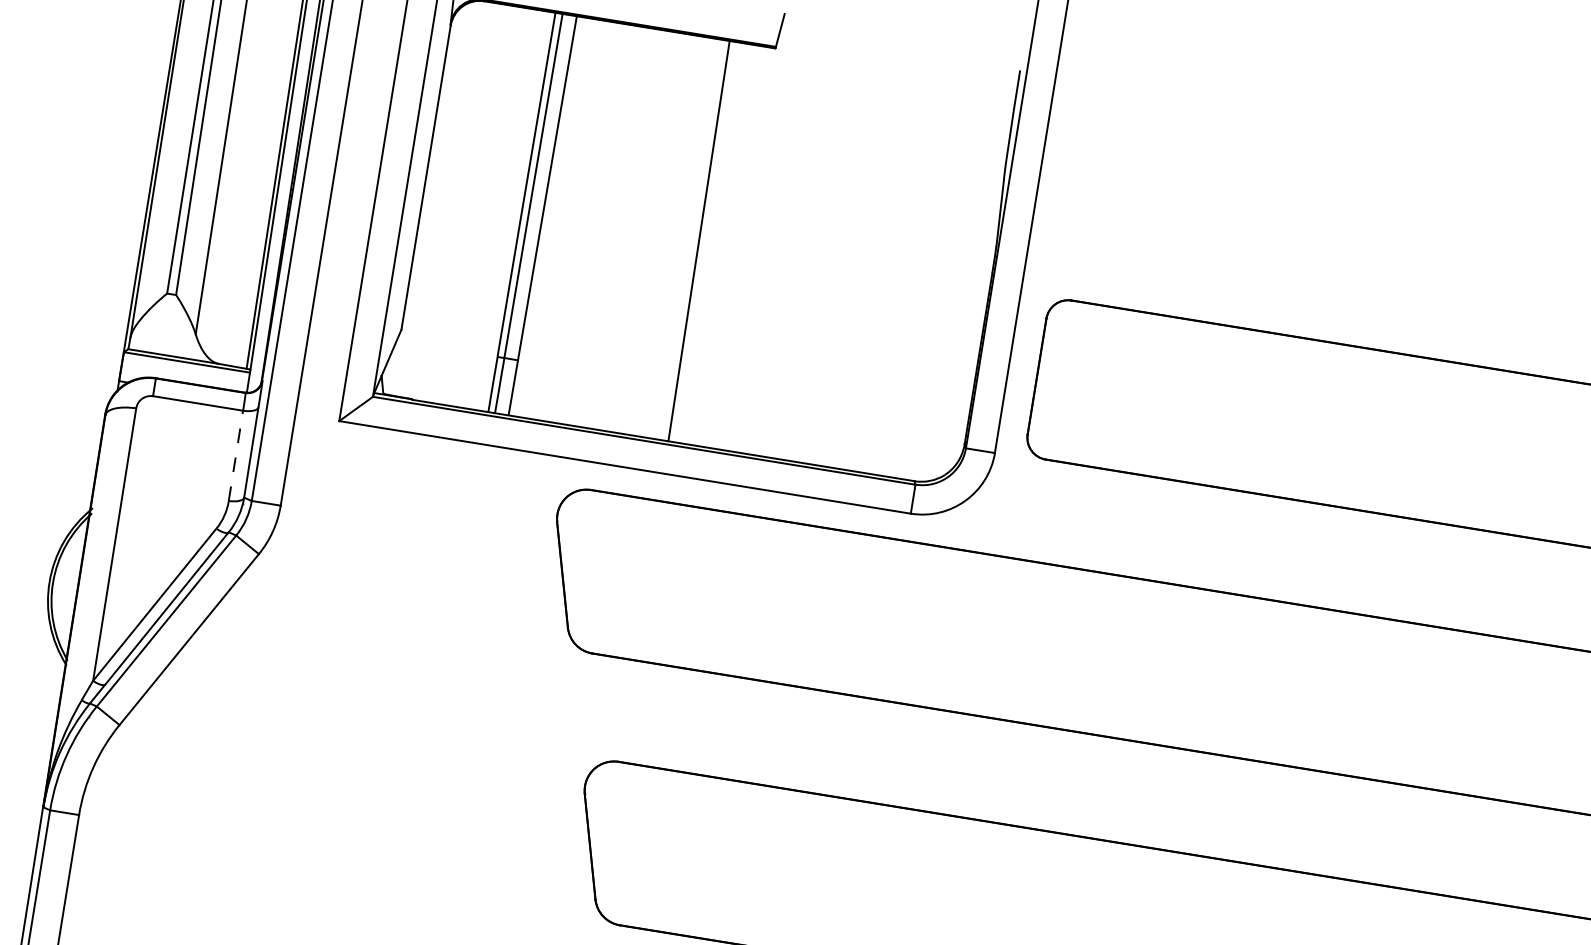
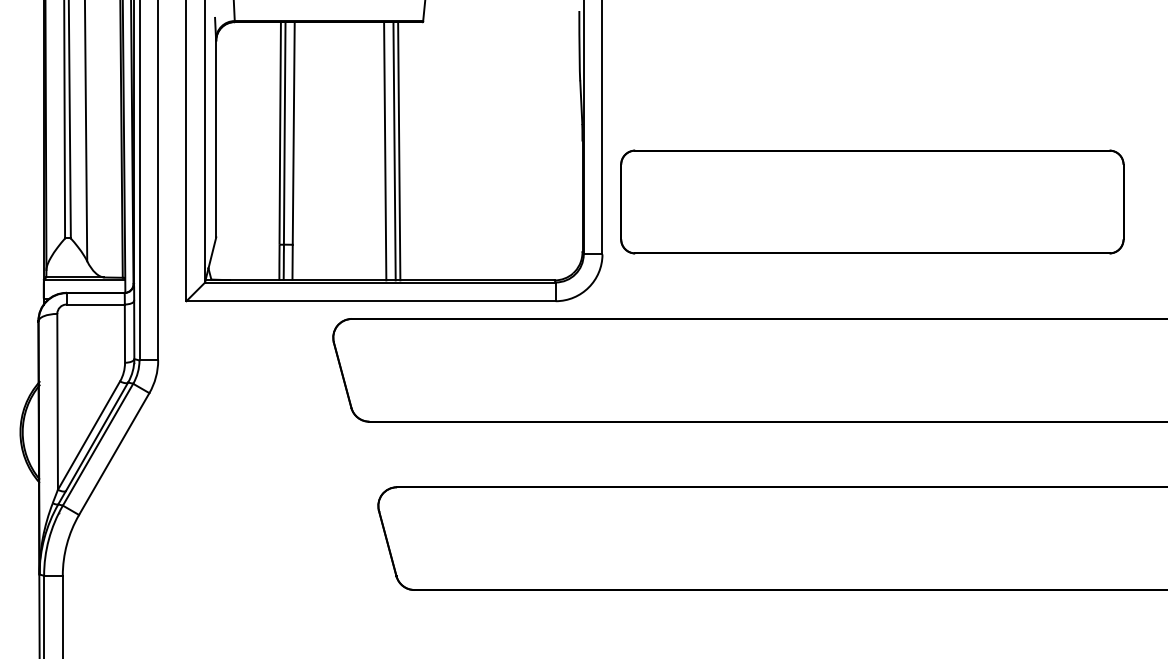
line: (684, 239) -> (385, 151), added
line: (706, 242) -> (399, 151), added
line: (235, 455) -> (124, 333), dashed -> solid

